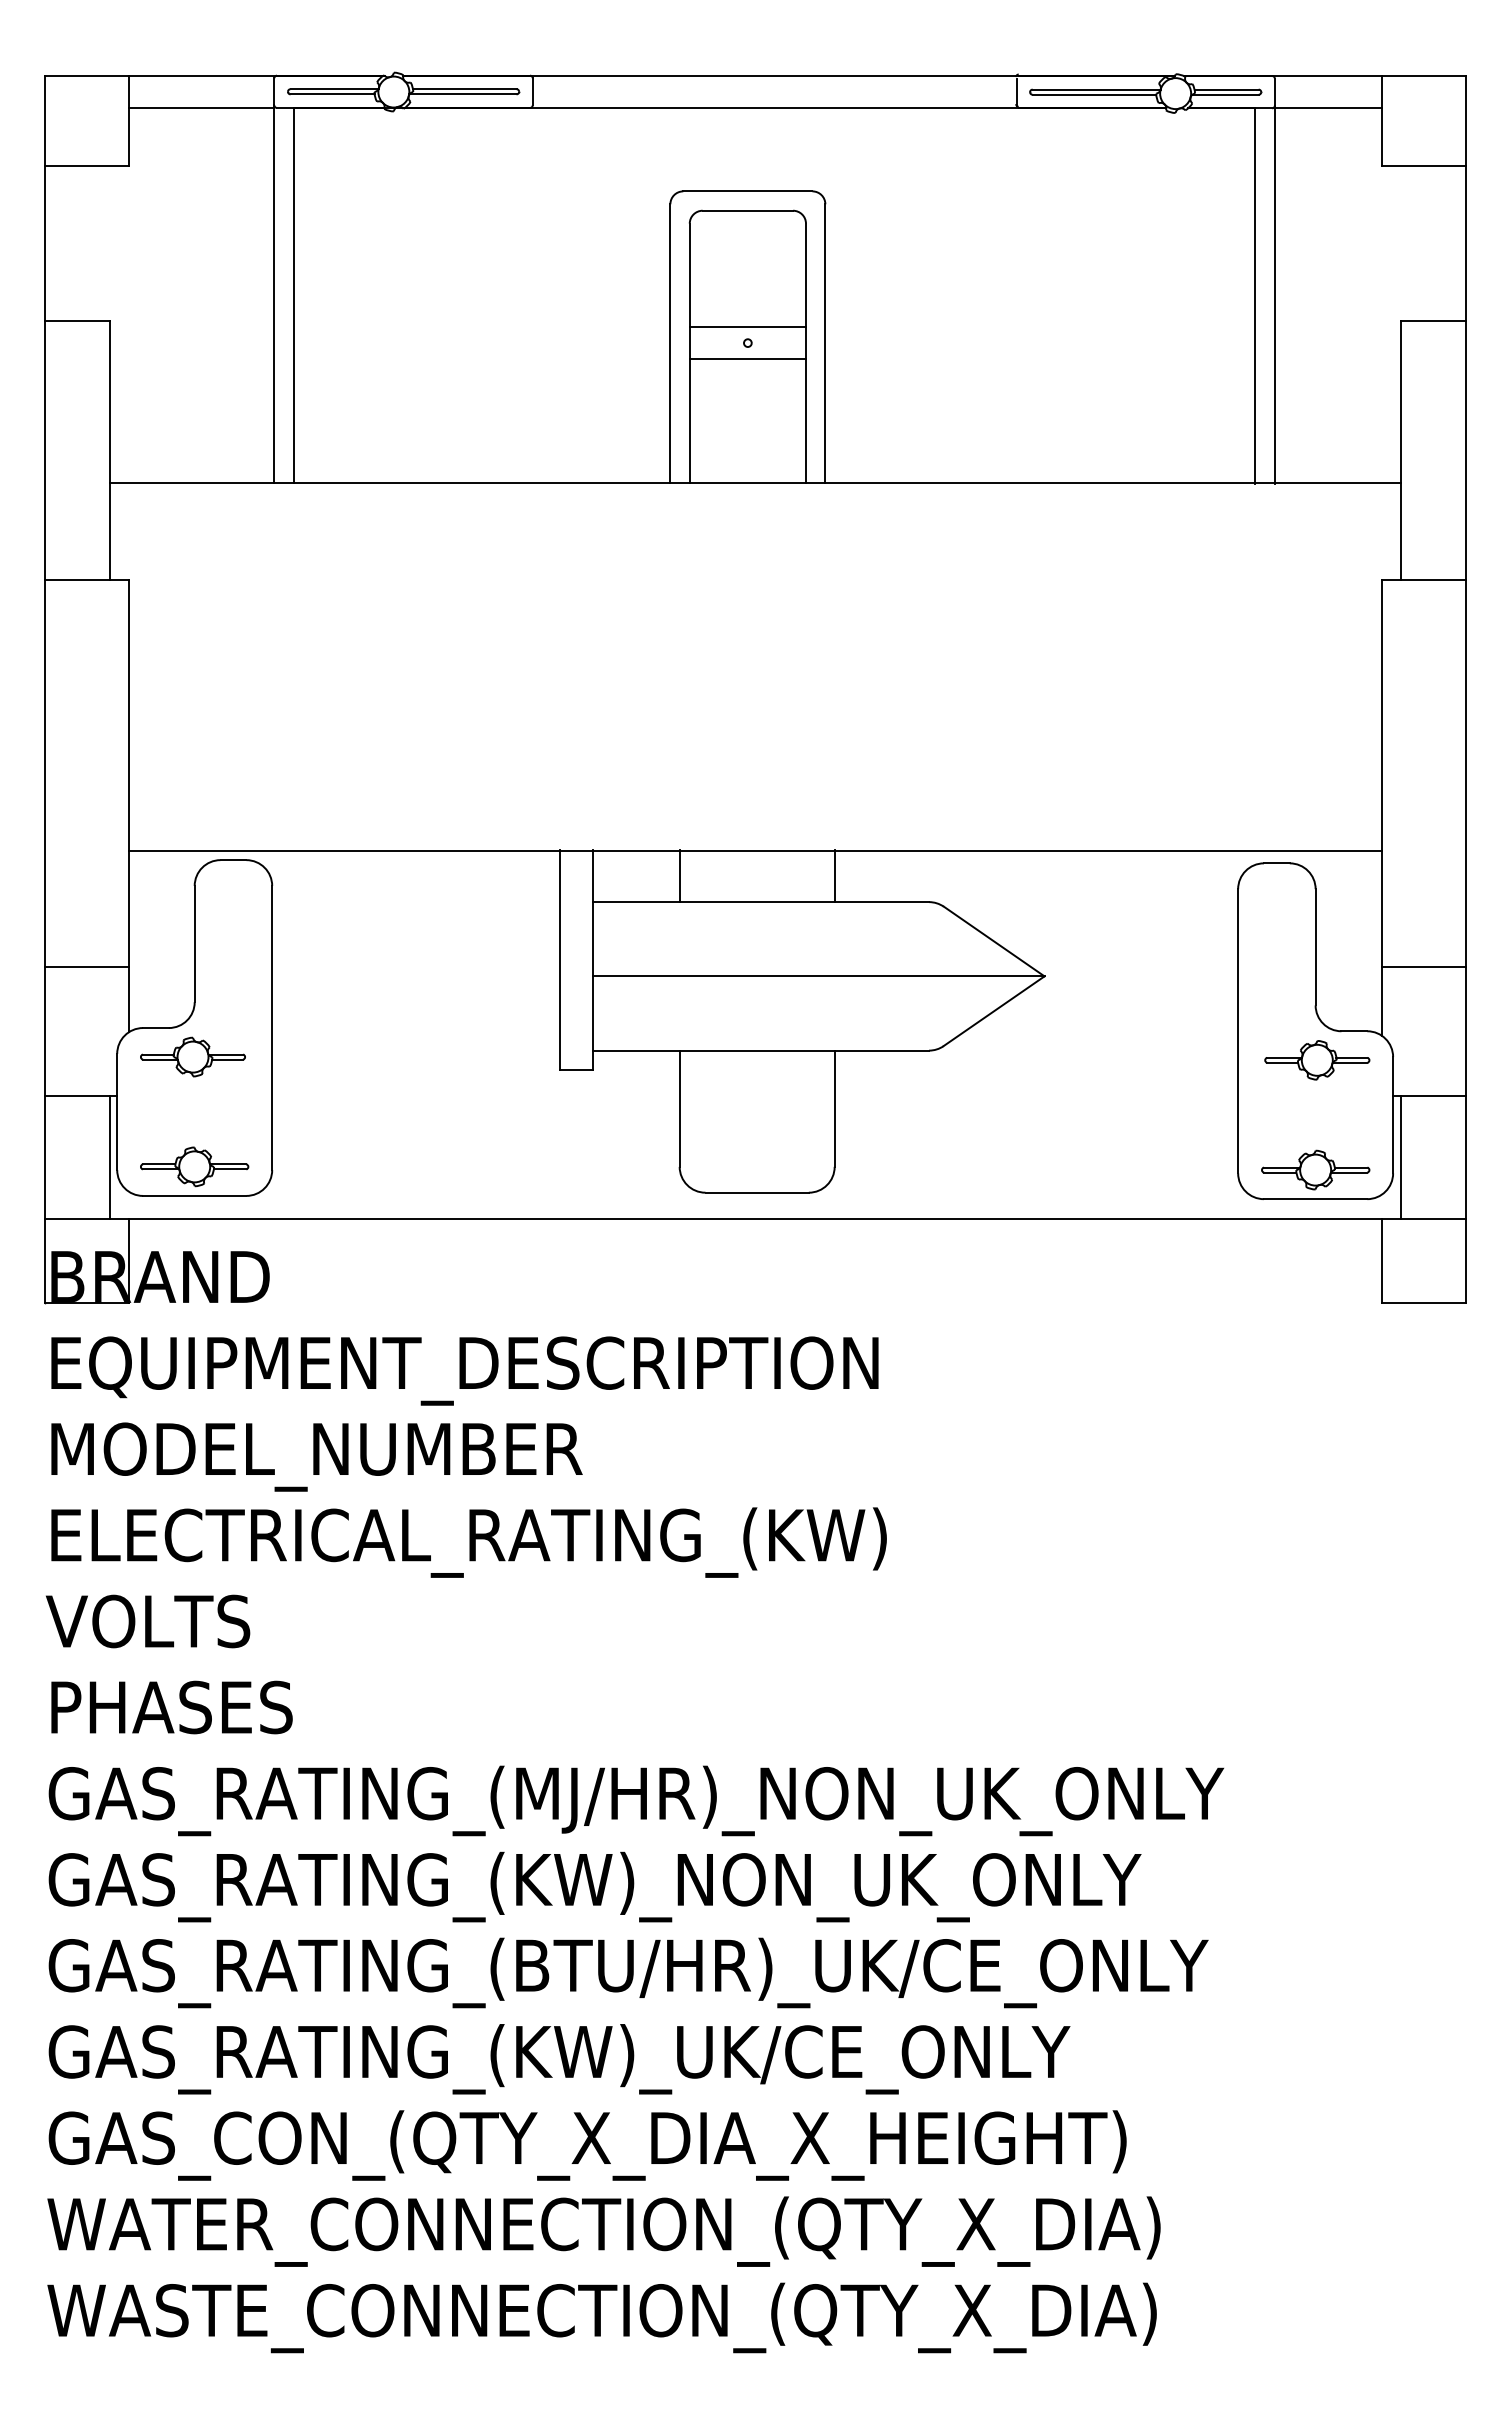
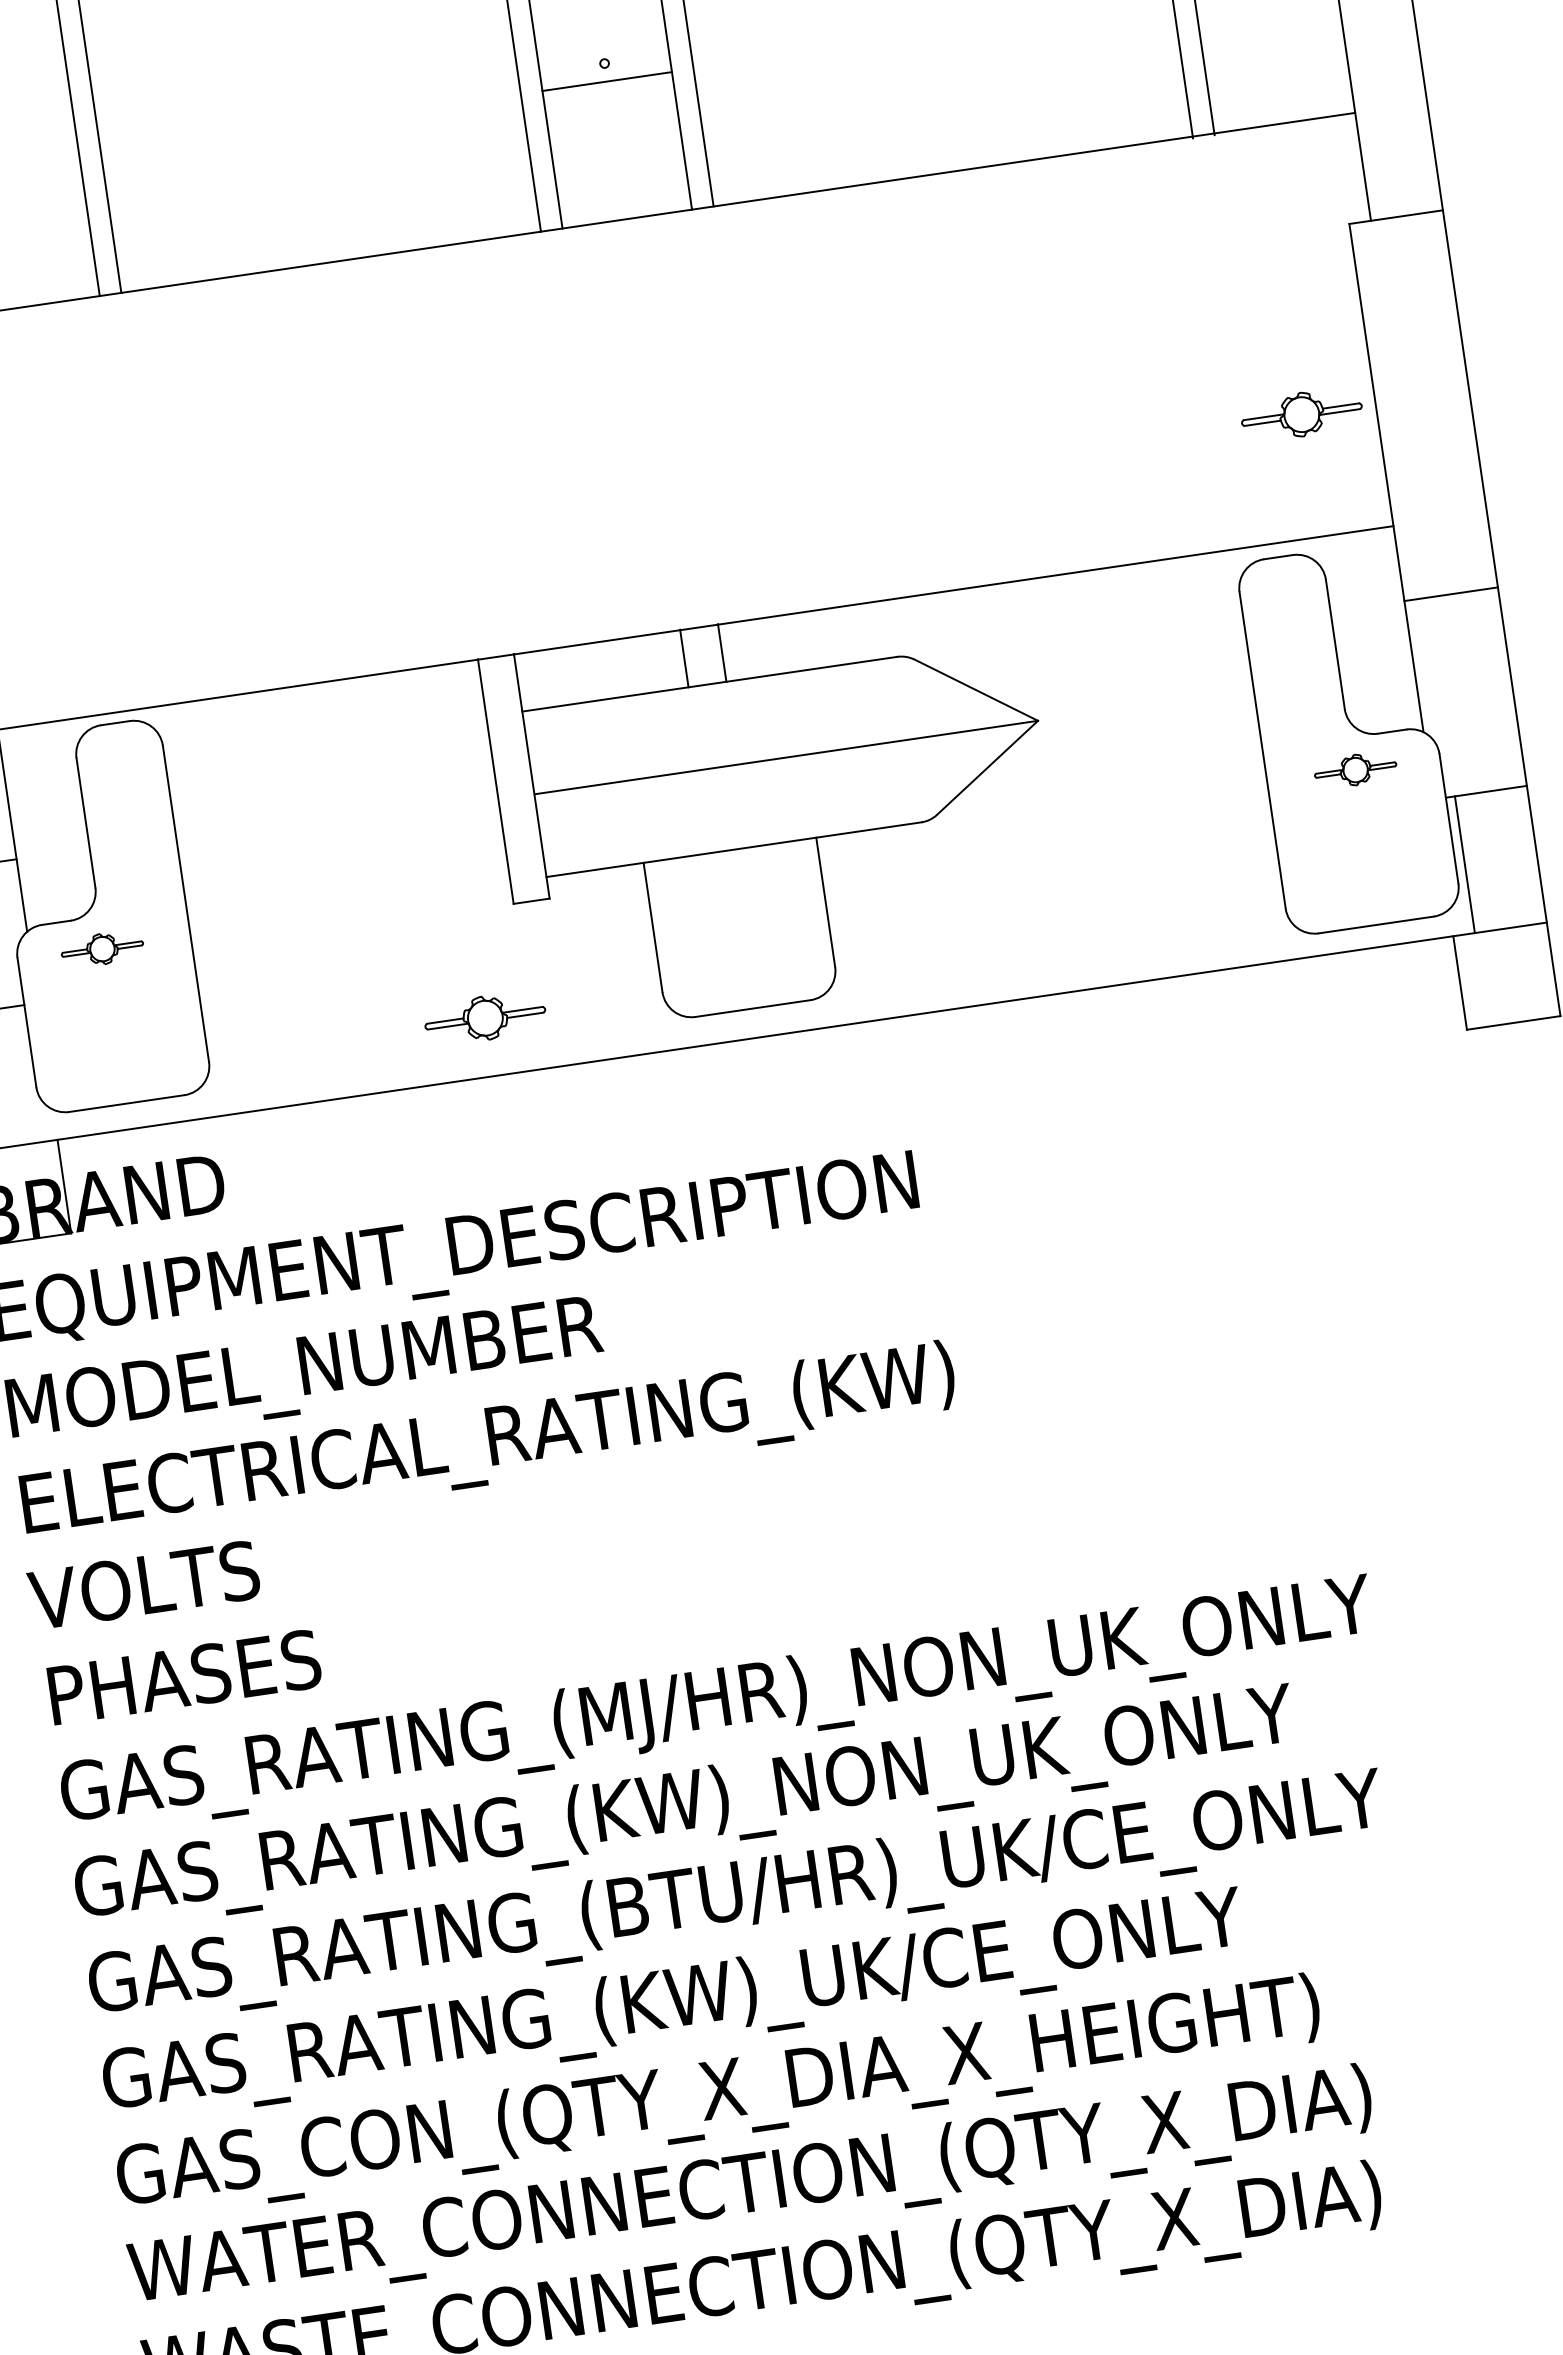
line: (747, 326) -> (601, 45), removed
line: (679, 876) -> (684, 658), moved
line: (834, 876) -> (722, 653), moved
line: (1423, 967) -> (1450, 594), moved
part: (192, 1056) -> (101, 948), size x0.7
part: (1317, 1060) -> (1355, 770), size x0.7
line: (109, 1157) -> (25, 1074), removed
part: (194, 1166) -> (485, 1017), moved
part: (1315, 1169) -> (1301, 414), moved

